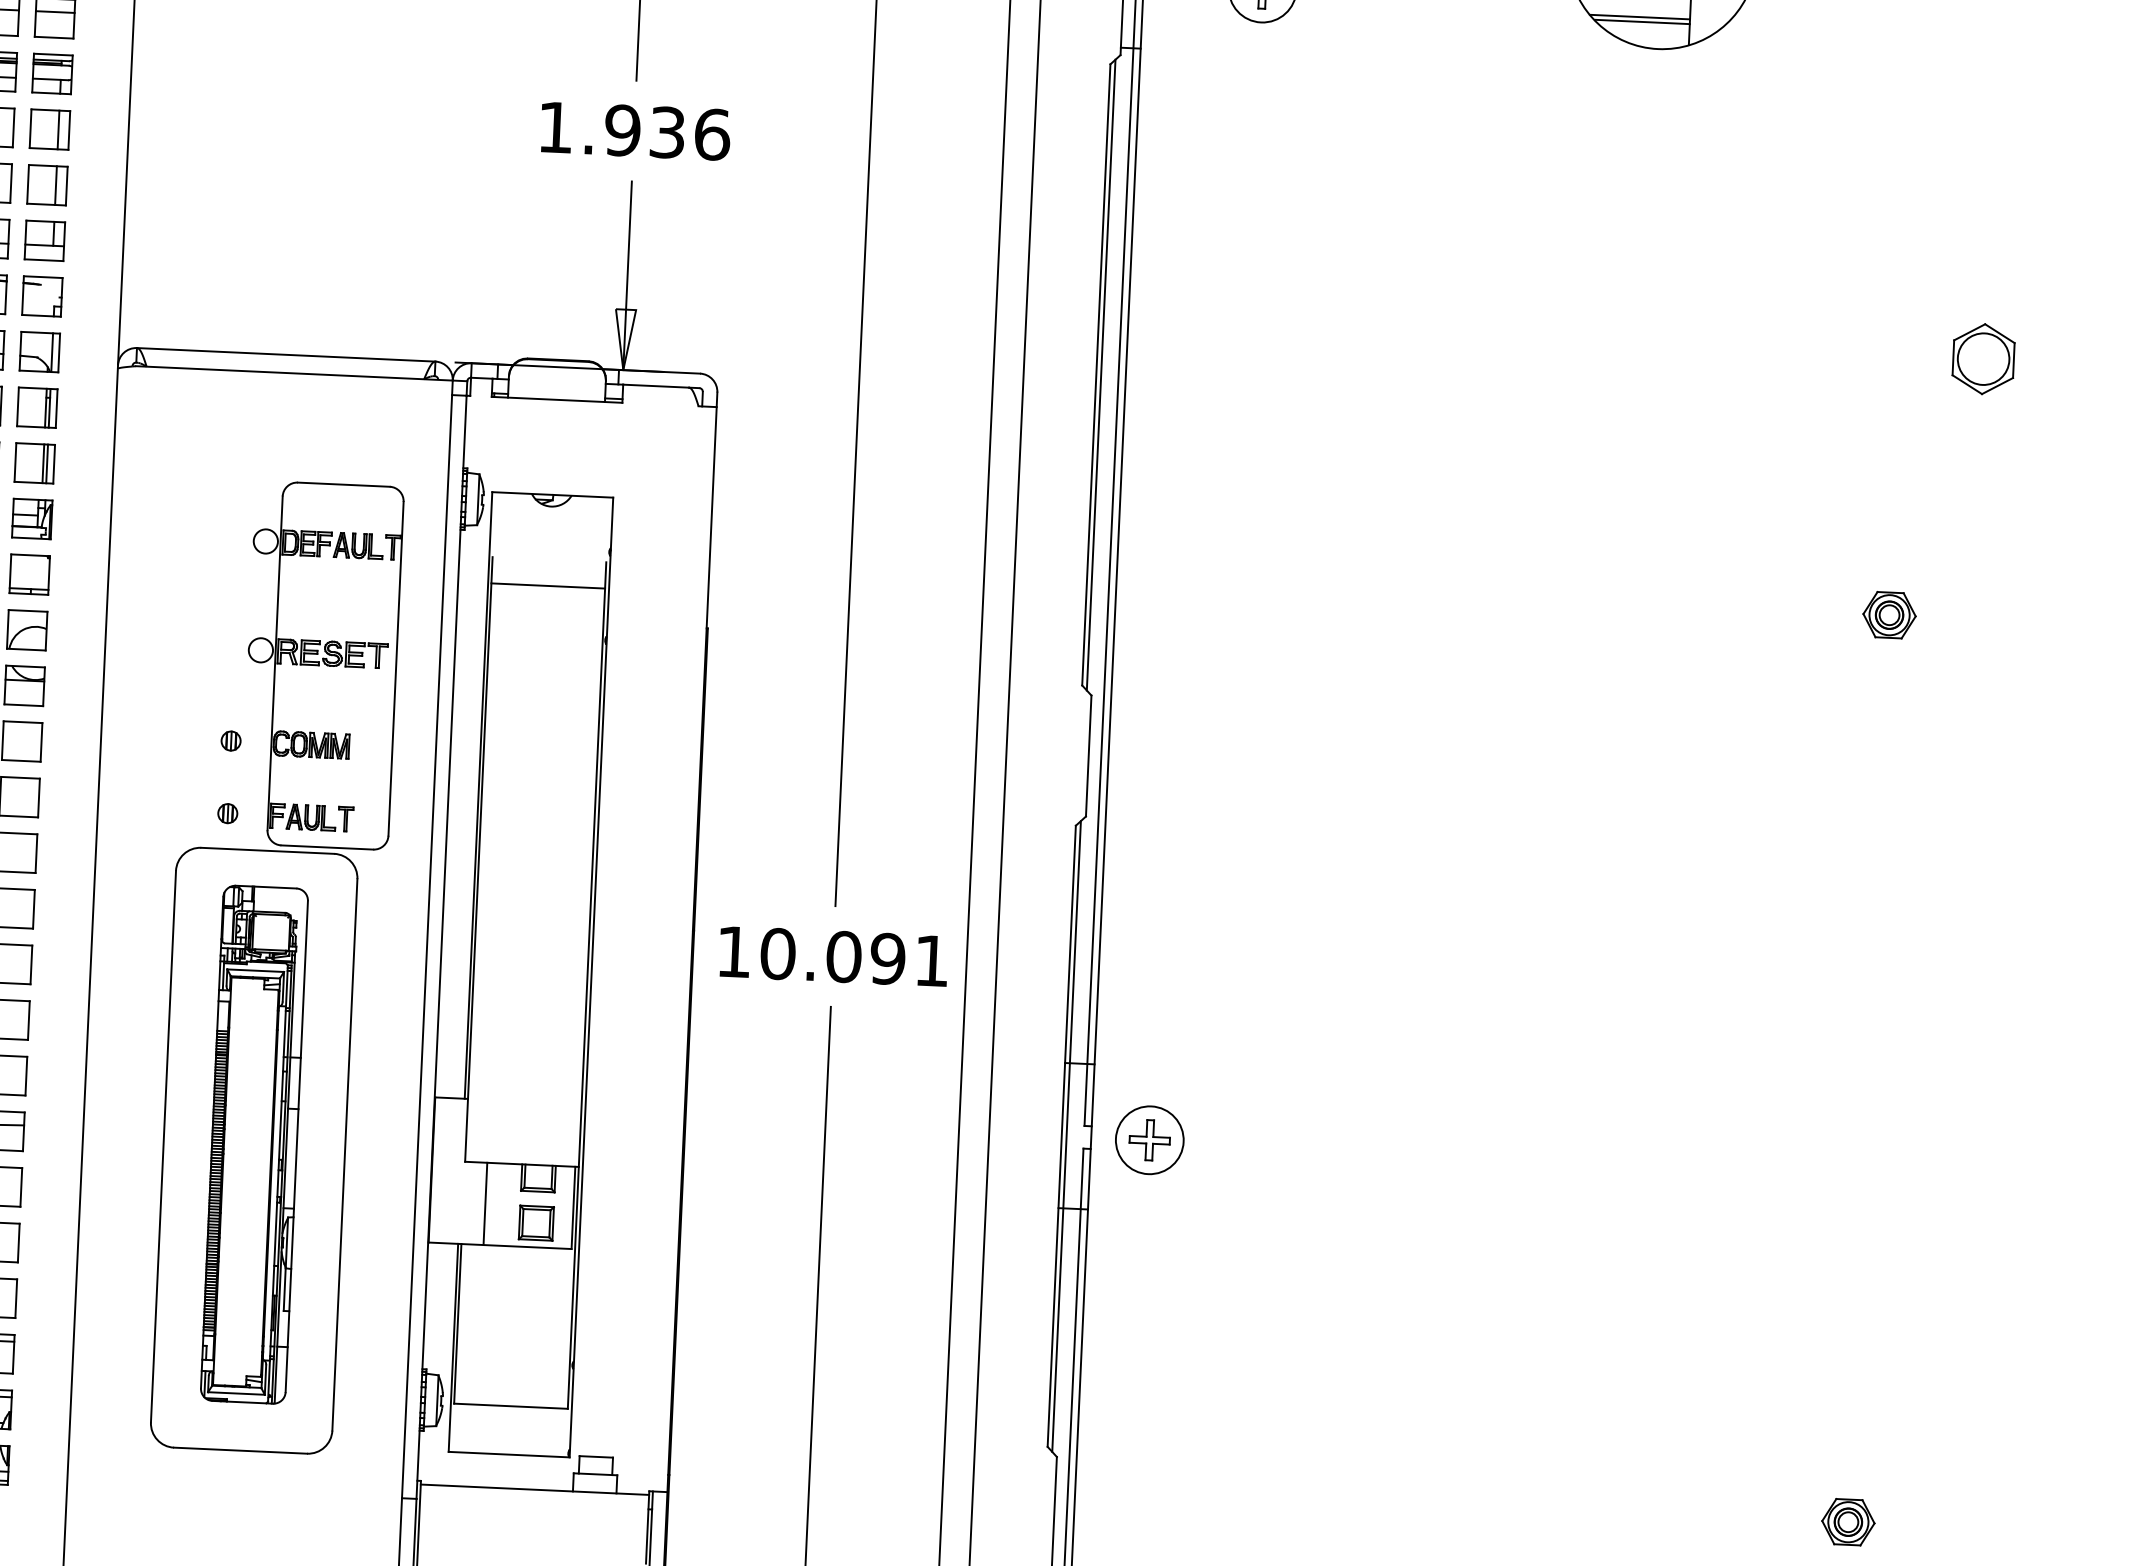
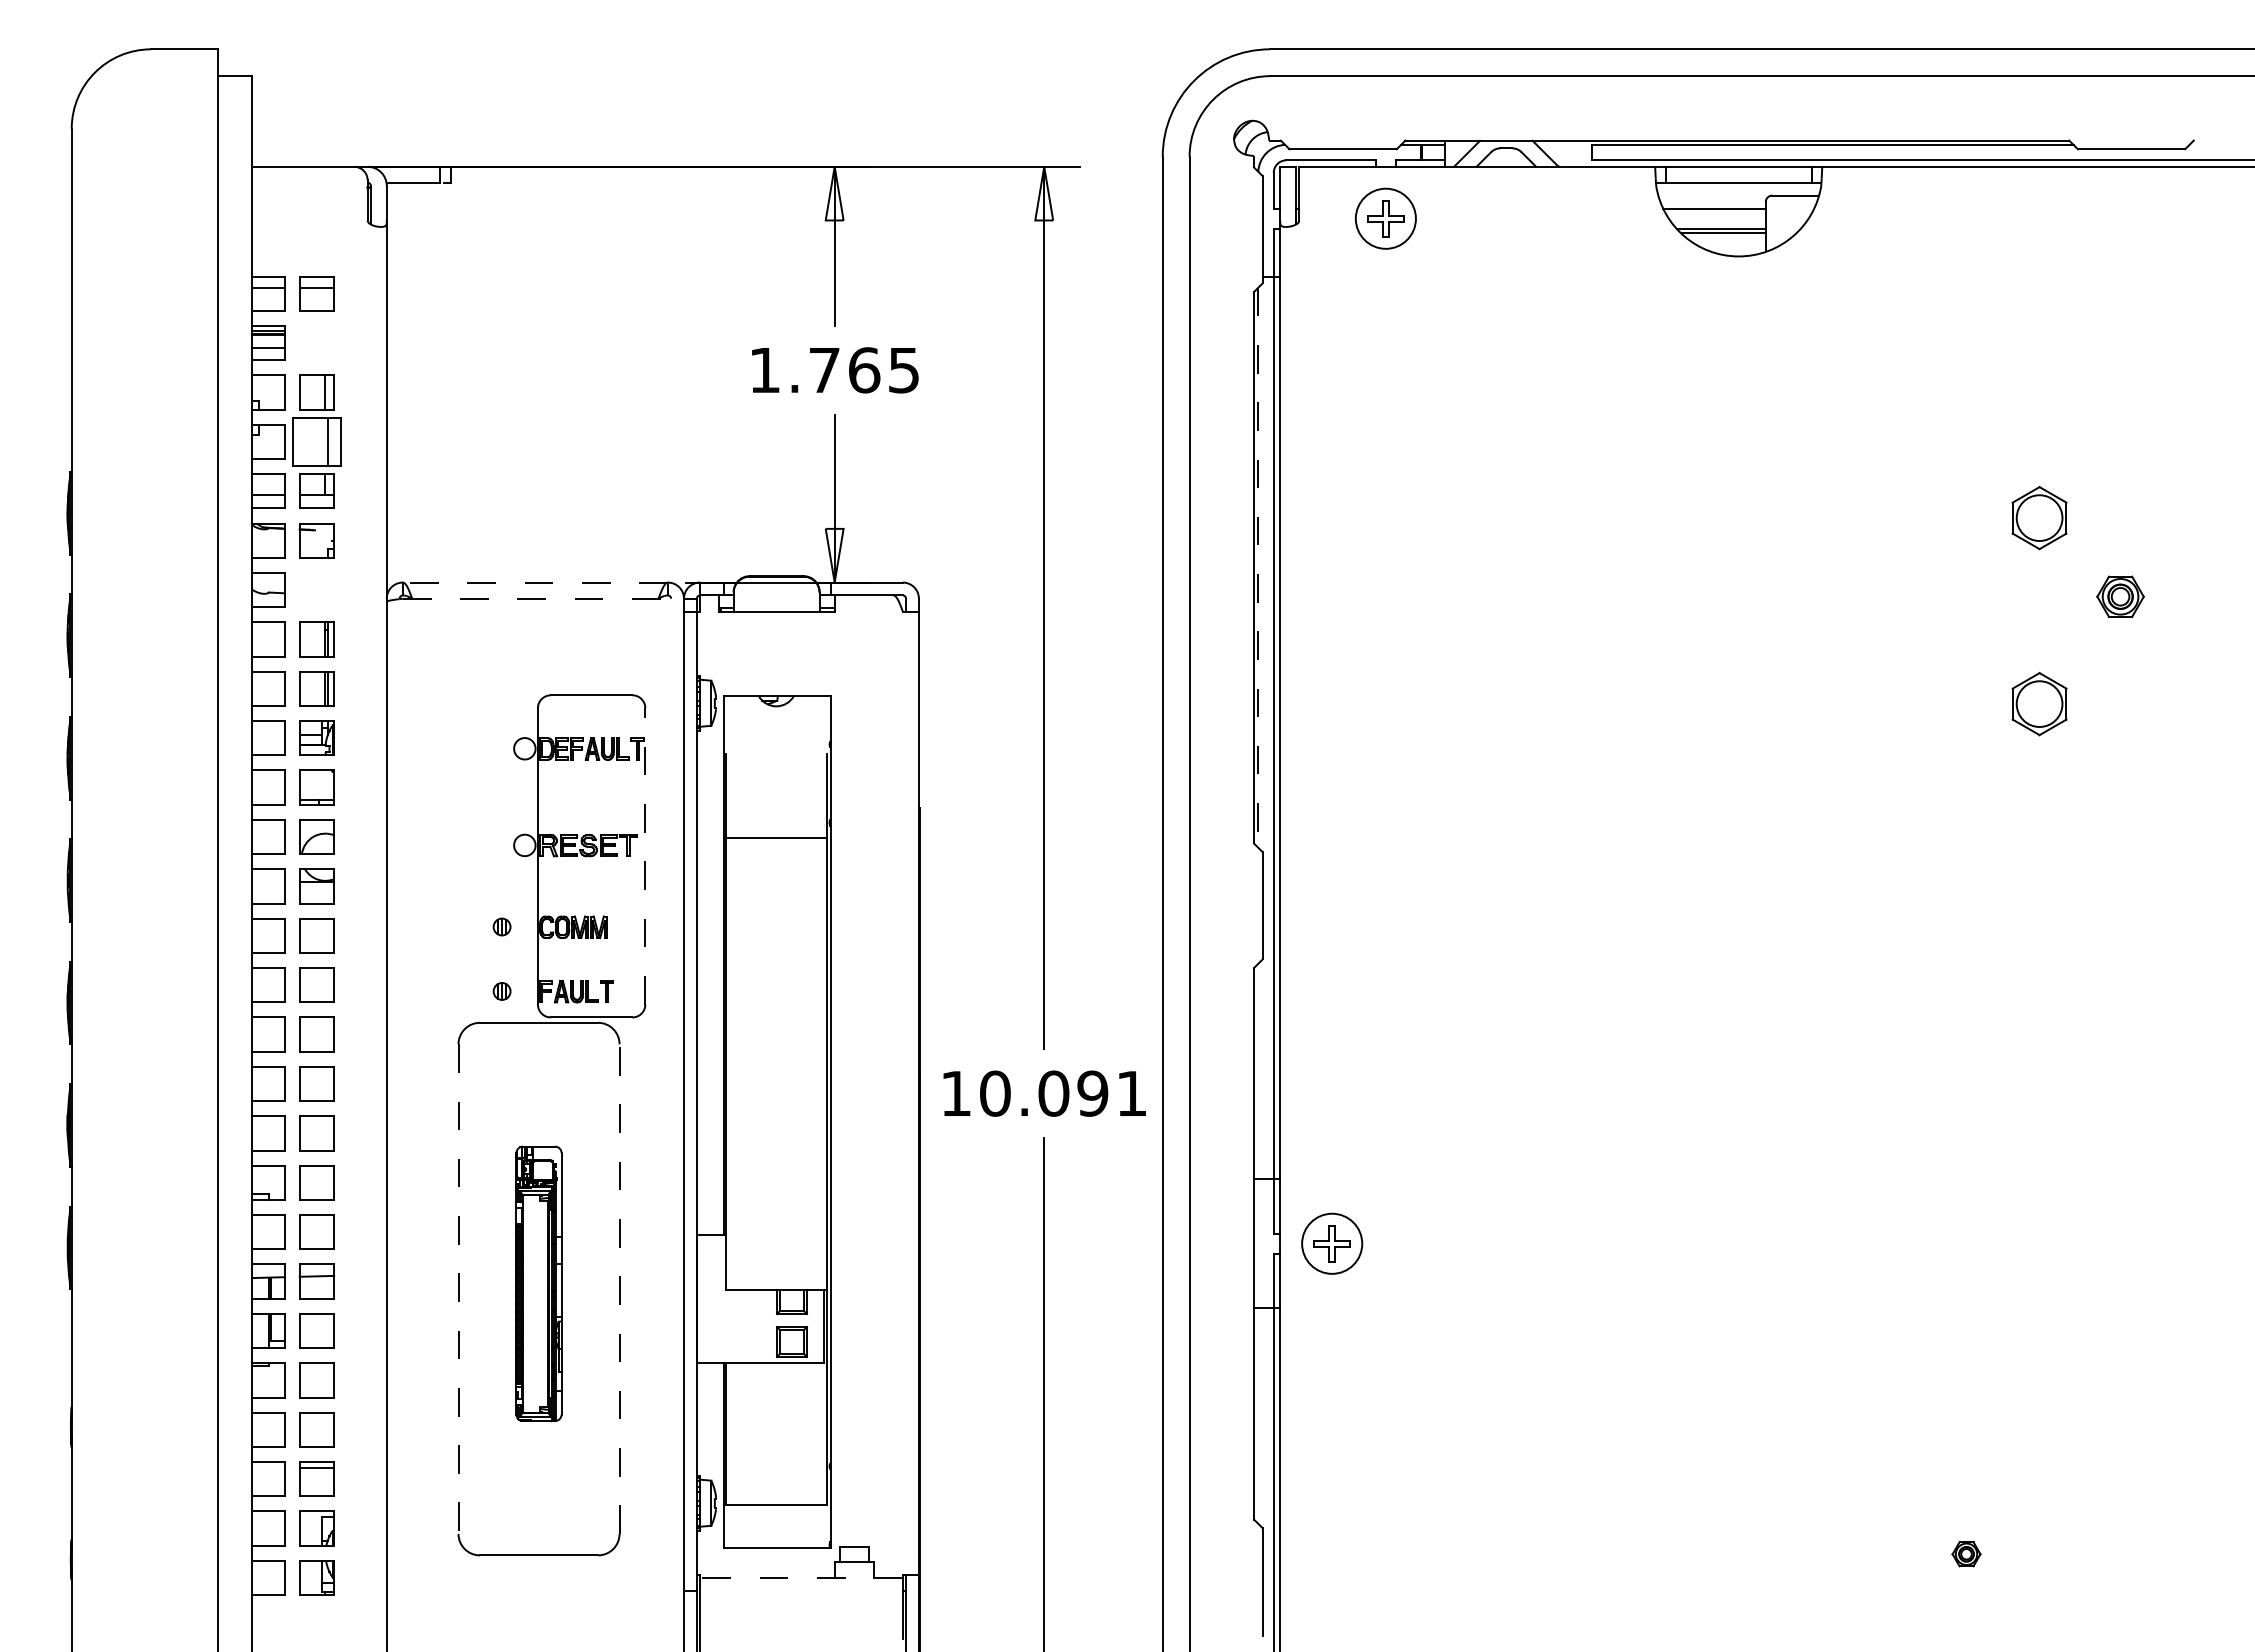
part: (51, 73) -> (316, 342), removed
text: (667, 132) -> (864, 370), 1.936 -> 1.765
part: (46, 184) -> (316, 441), size x1.4
part: (39, 351) -> (316, 589), removed
line: (286, 354) -> (535, 582), solid -> dashed
line: (294, 373) -> (543, 598), solid -> dashed
line: (1101, 375) -> (1258, 568), solid -> dashed
part: (1973, 569) -> (2039, 704), added
line: (547, 585) -> (776, 837), moved
part: (1889, 614) -> (2120, 596), moved
line: (396, 667) -> (645, 855), solid -> dashed
line: (1066, 1136) -> (1258, 1243), removed
part: (253, 1144) -> (538, 1283), size x0.6
line: (163, 1147) -> (458, 1289), solid -> dashed
line: (344, 1155) -> (619, 1289), solid -> dashed
line: (485, 1203) -> (746, 1326), removed
line: (533, 1490) -> (800, 1578), solid -> dashed
part: (1848, 1522) -> (1966, 1554), size x0.6

